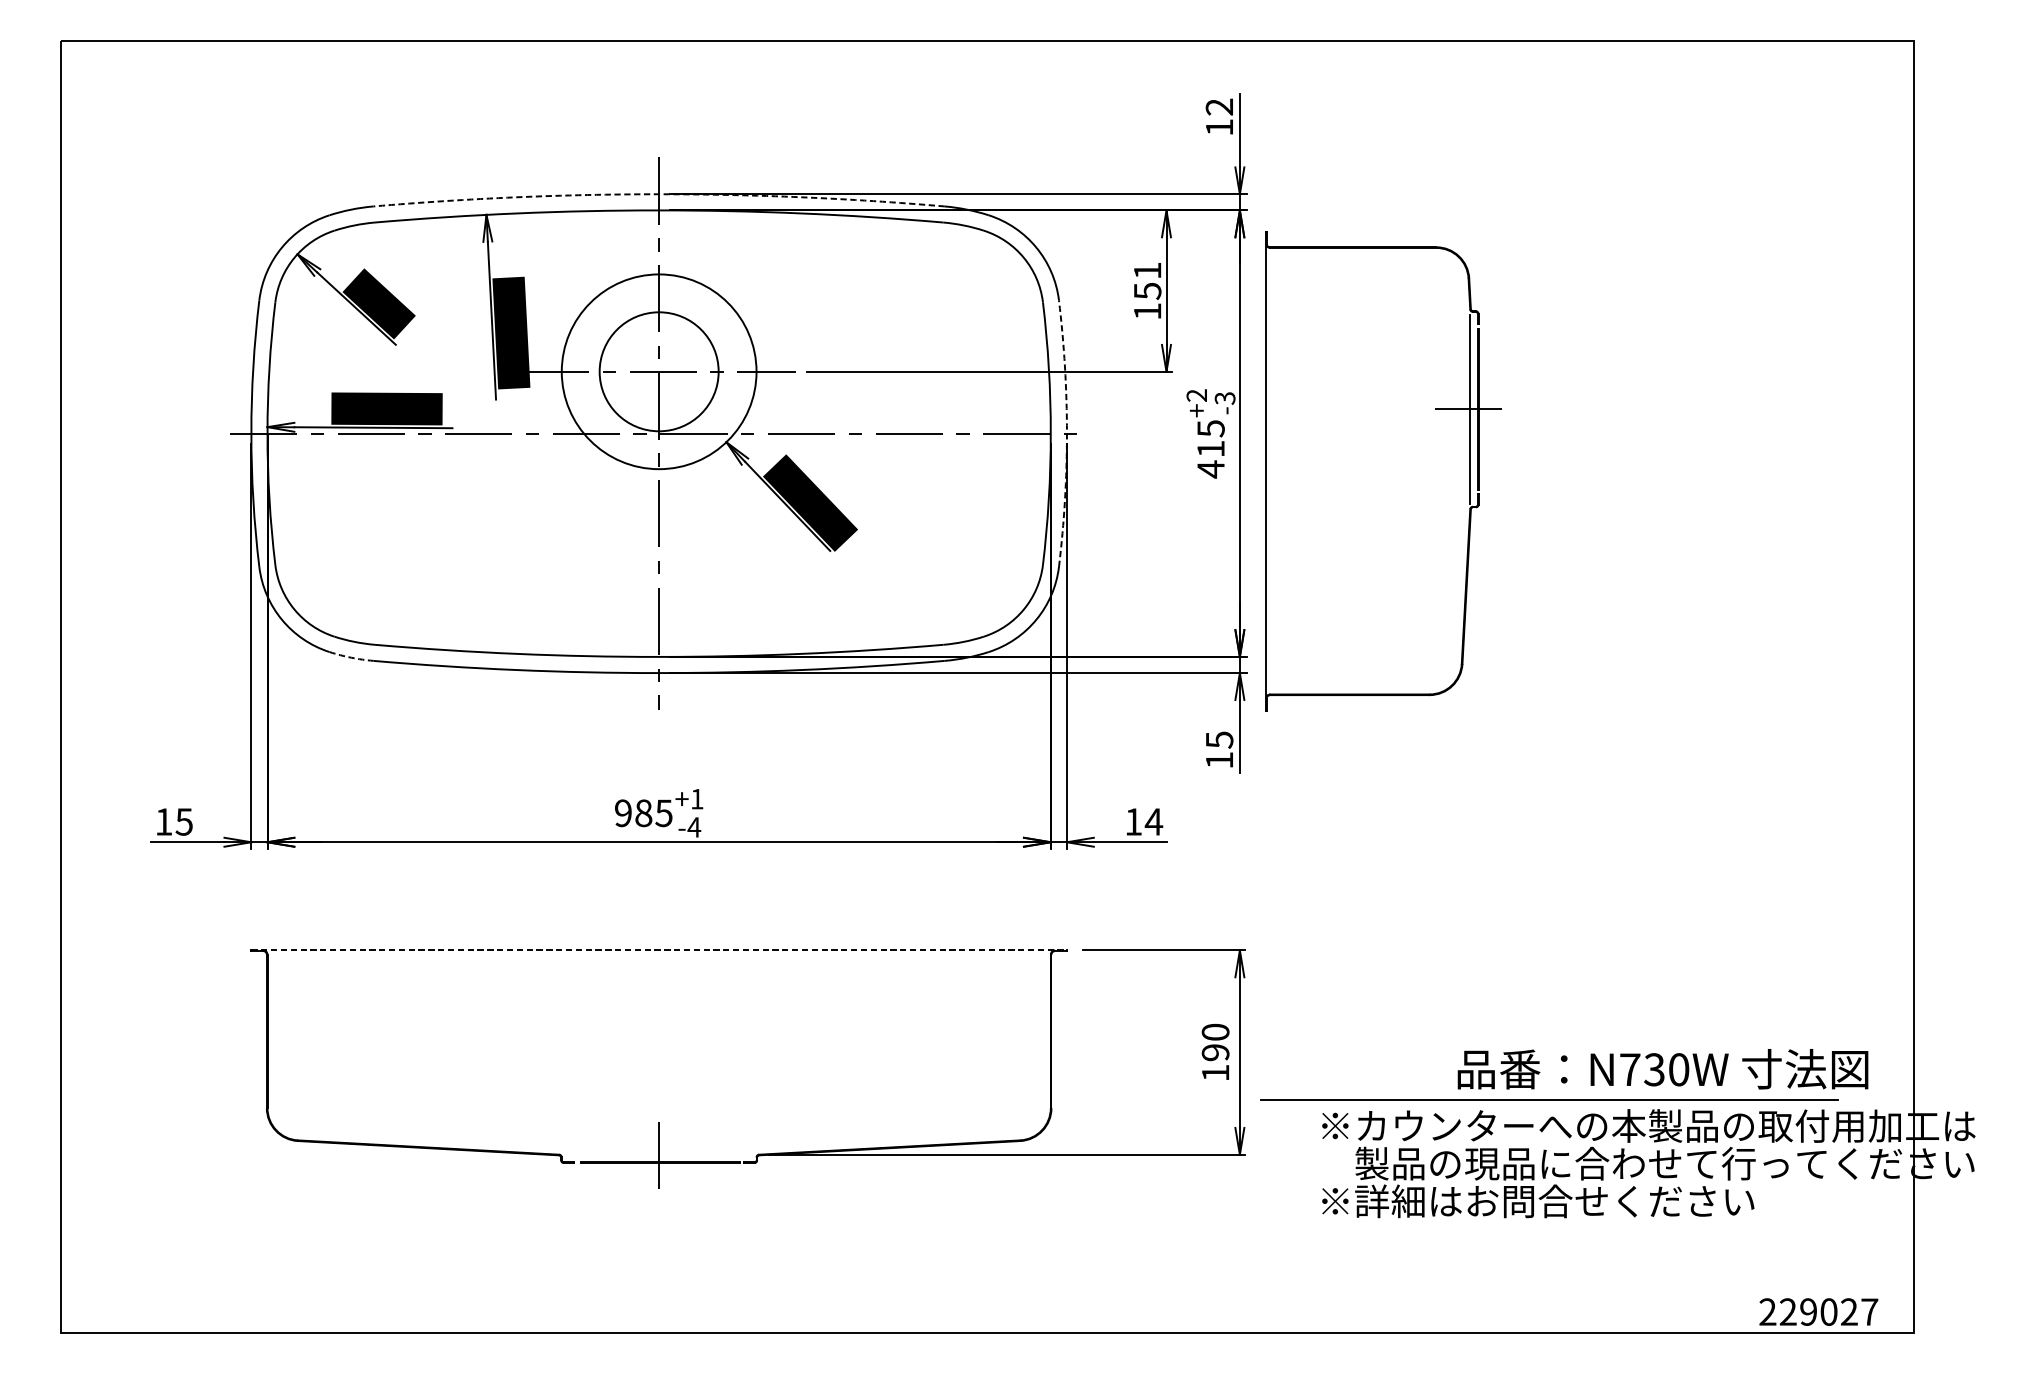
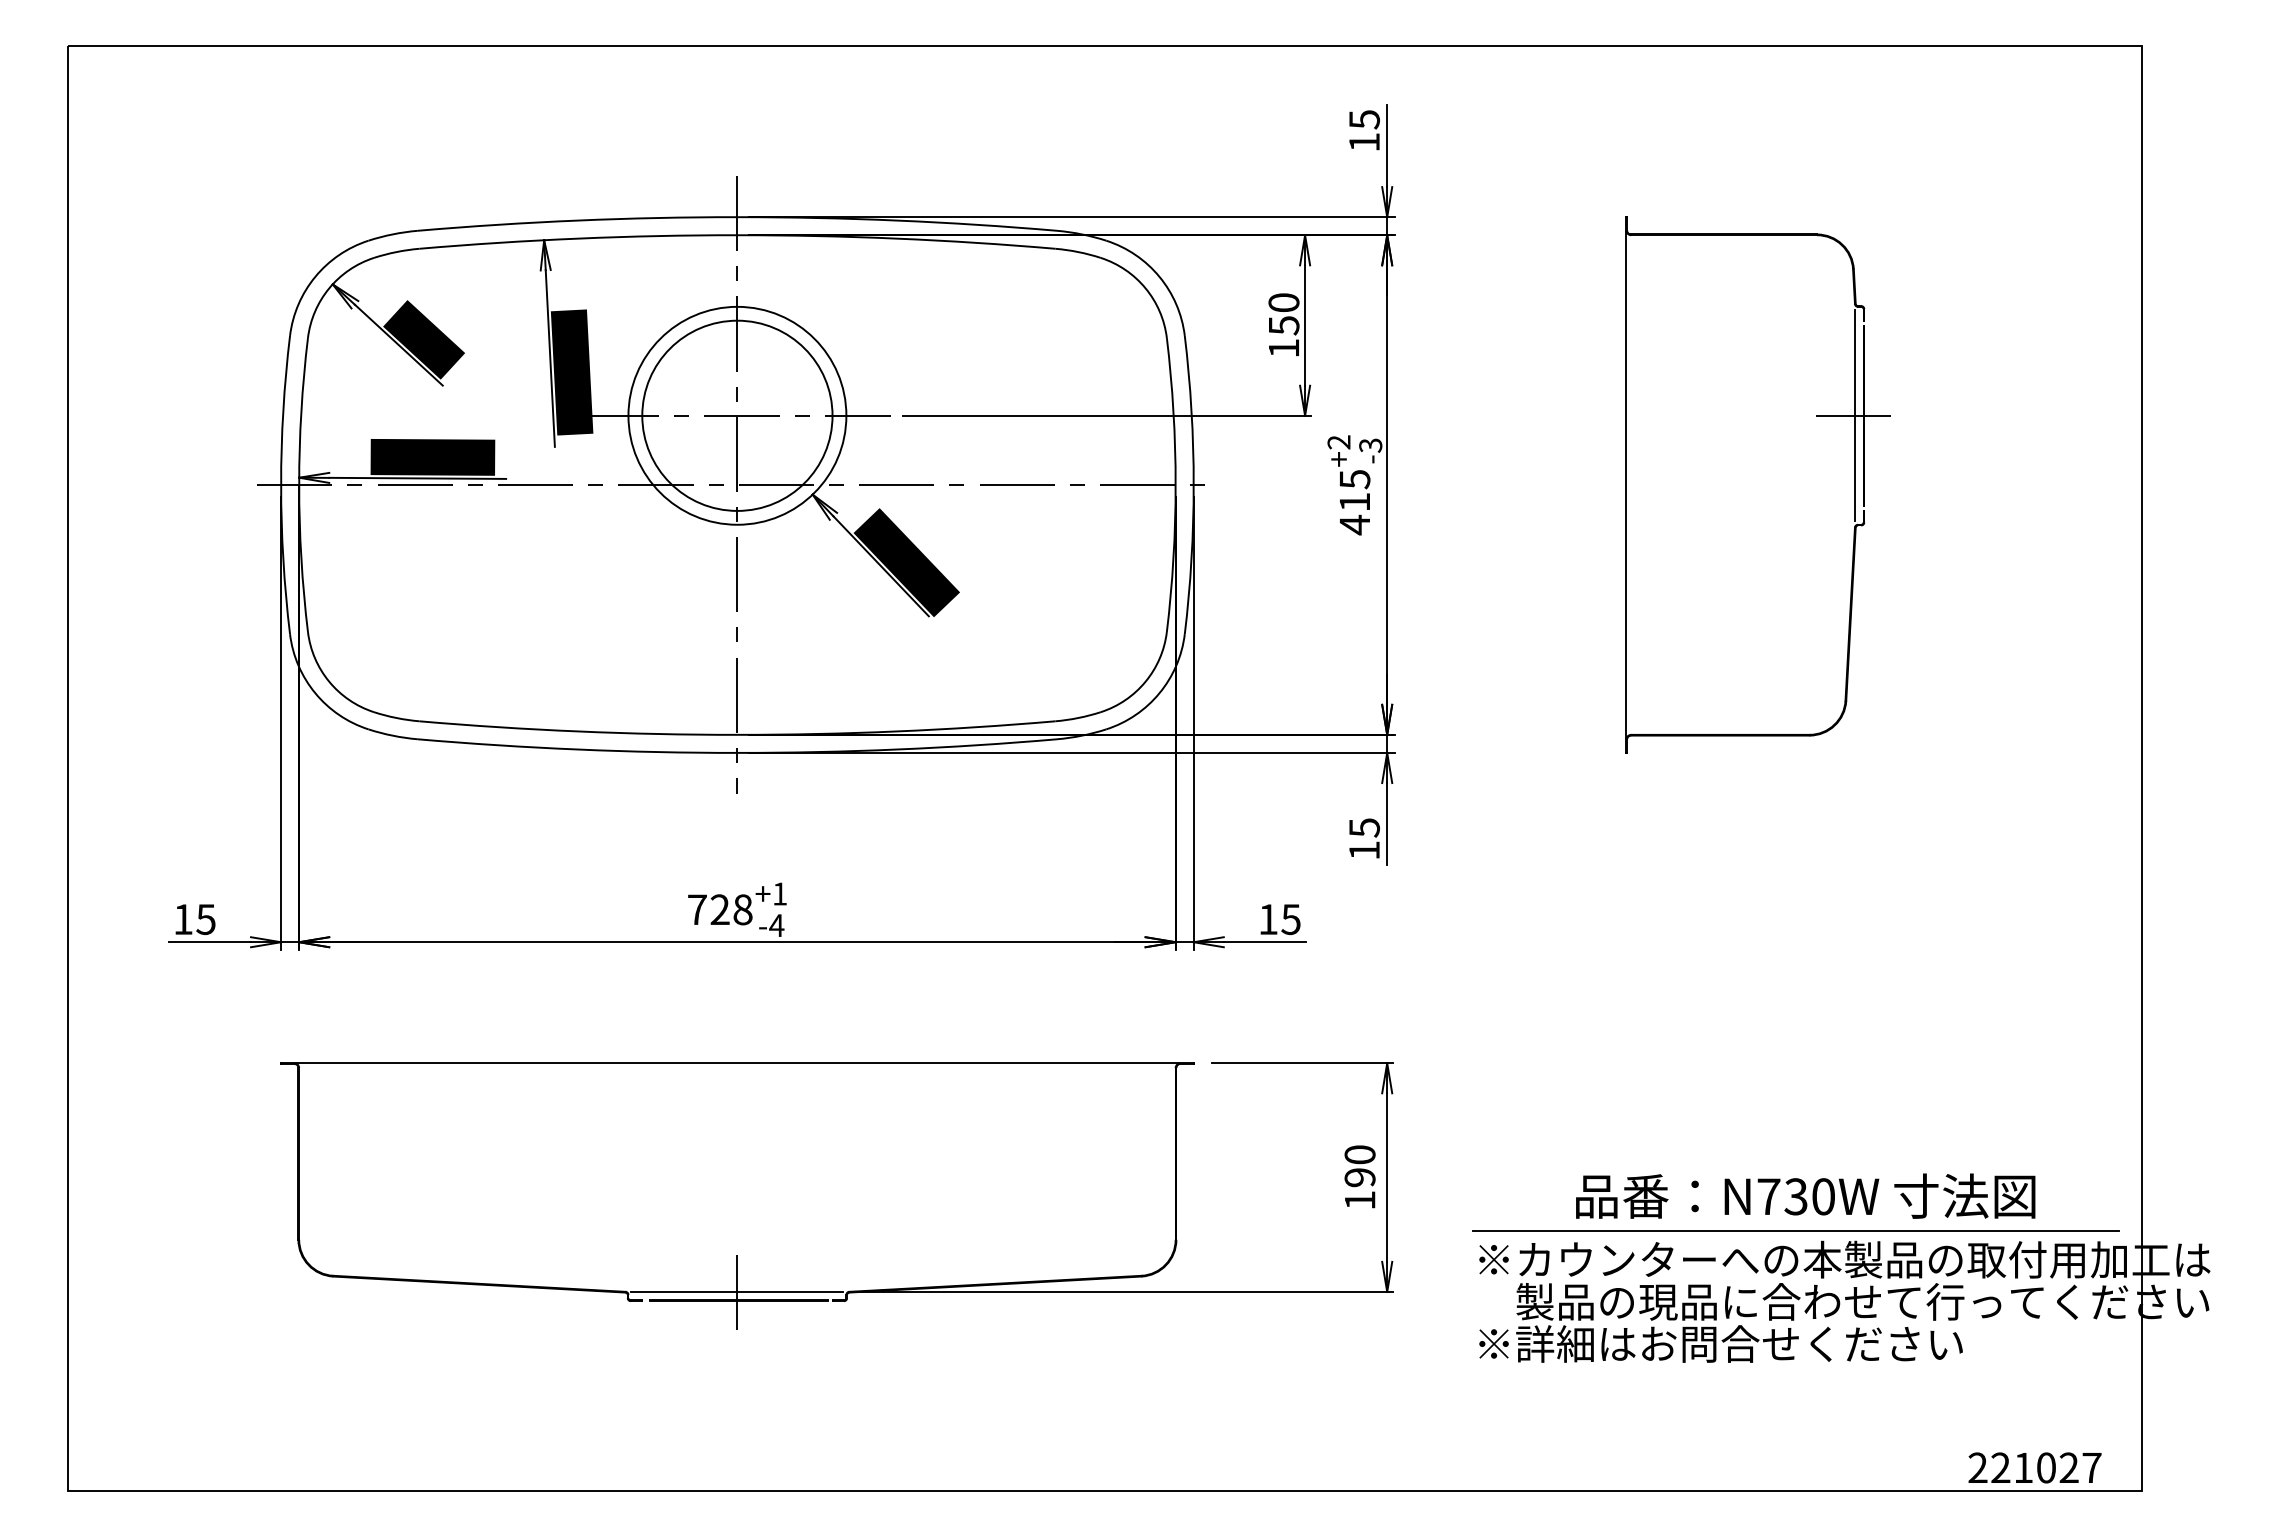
text: (1219, 106) -> (1364, 119), 12 -> 15
arc: (659, 194) -> (737, 217), dashed -> solid
text: (1147, 270) -> (1283, 302), 151 -> 150
circle: (659, 371) -> (737, 415), size x1.43
part: (1435, 409) -> (1816, 416), moved
arc: (1066, 434) -> (1193, 485), dashed -> solid
arc: (350, 657) -> (392, 735), dashed -> solid
text: (644, 813) -> (720, 909), 985 -> 728
text: (1153, 821) -> (1290, 919), 14 -> 15
line: (659, 950) -> (737, 1063), dashed -> solid
text: (1662, 1068) -> (1805, 1195), moved
line: (1549, 1099) -> (1795, 1230), moved
line: (658, 1155) -> (736, 1292), added
text: (1808, 1311) -> (2023, 1467), 229027 -> 221027

